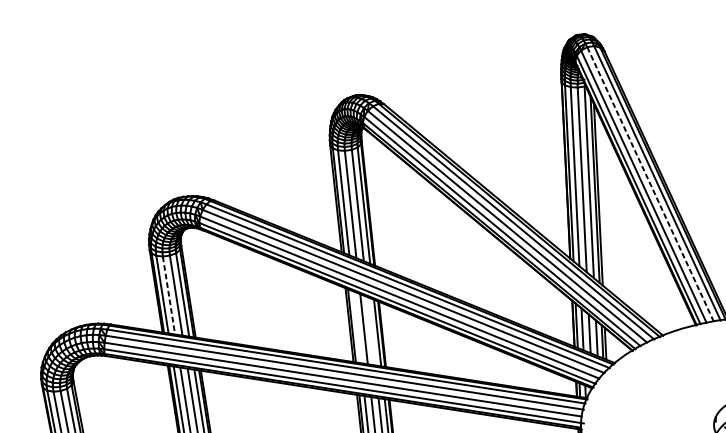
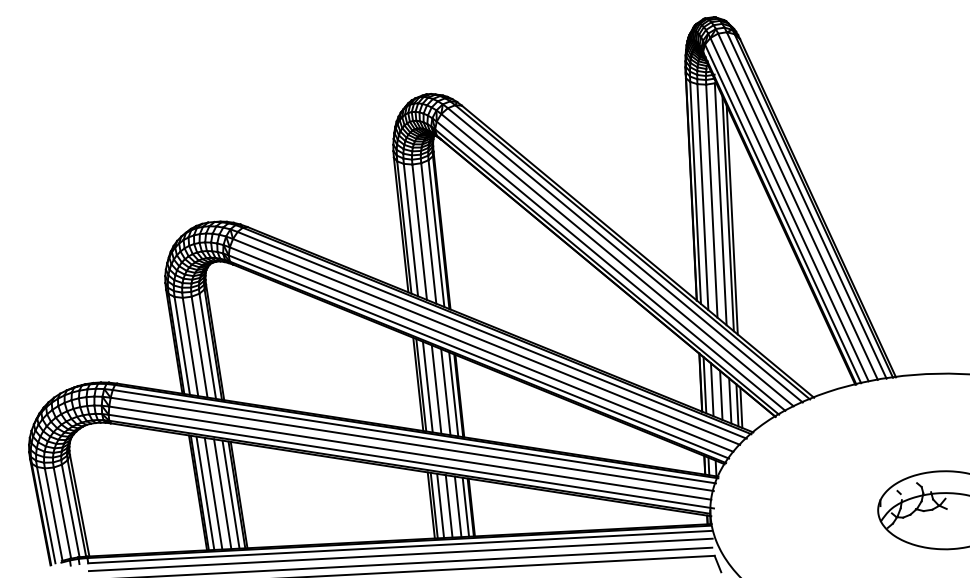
line: (650, 184) -> (798, 206), dashed -> solid
line: (168, 295) -> (190, 347), dashed -> solid
line: (356, 326) -> (427, 386), added
line: (371, 331) -> (445, 392), added

